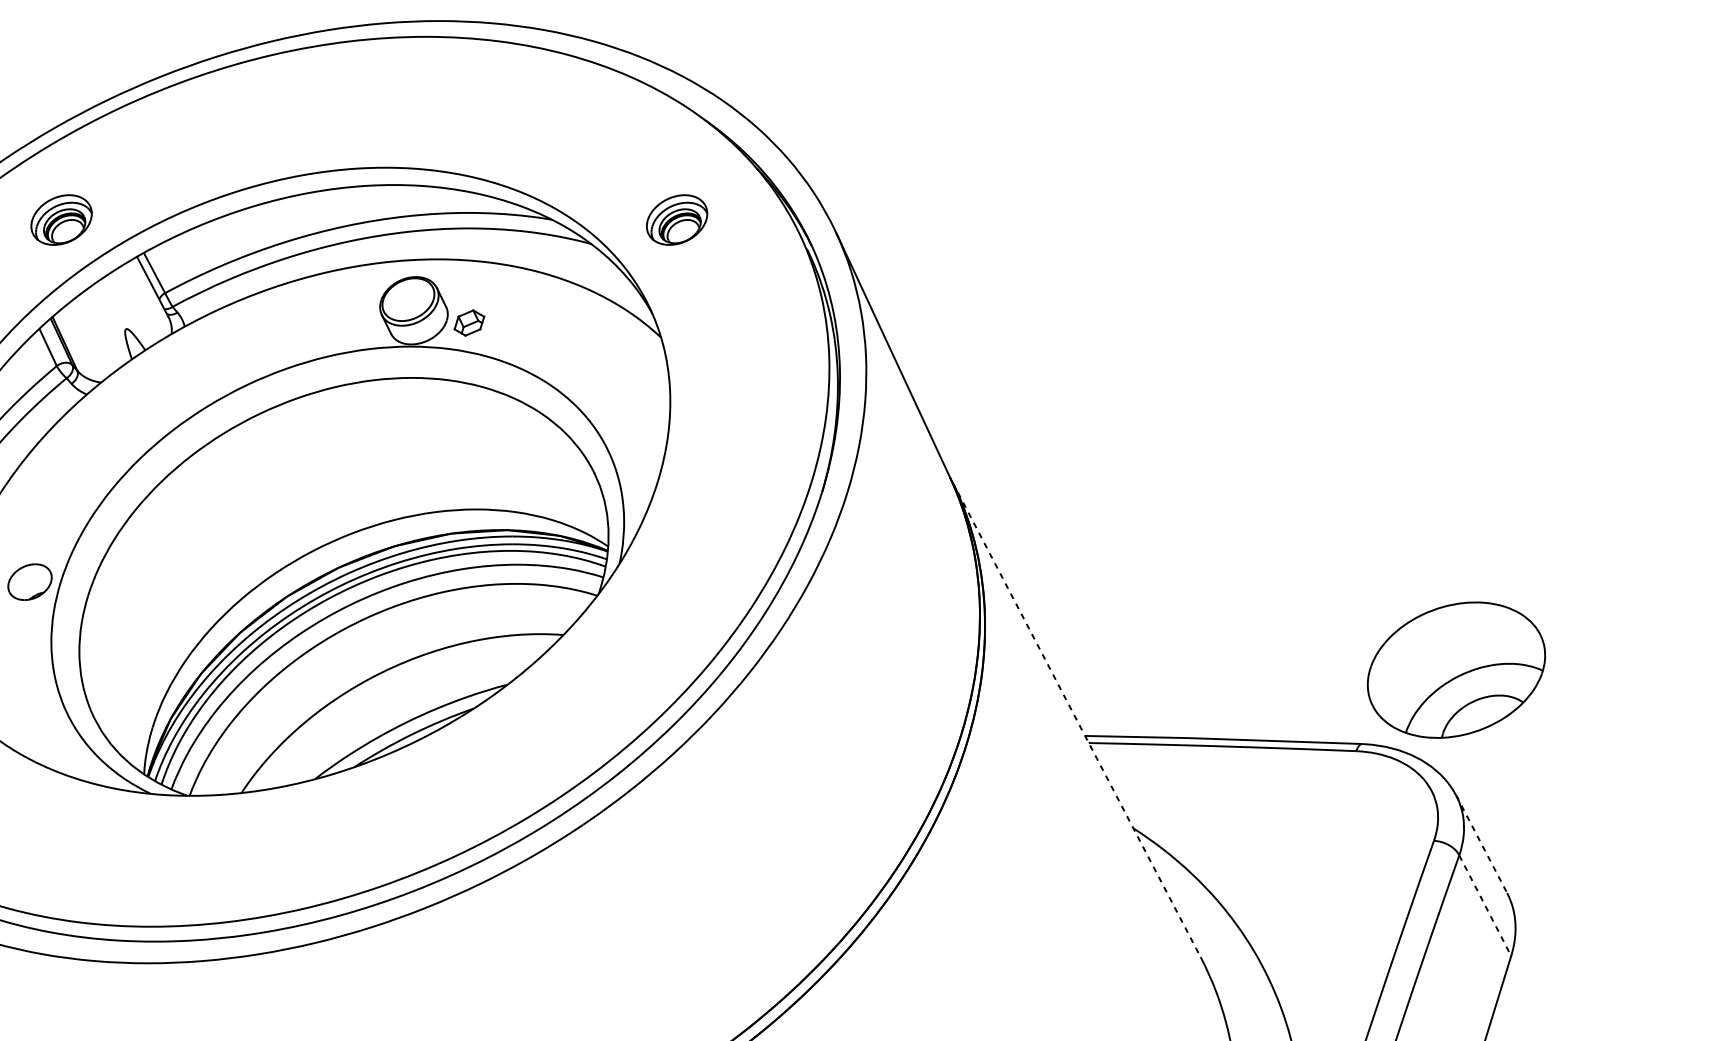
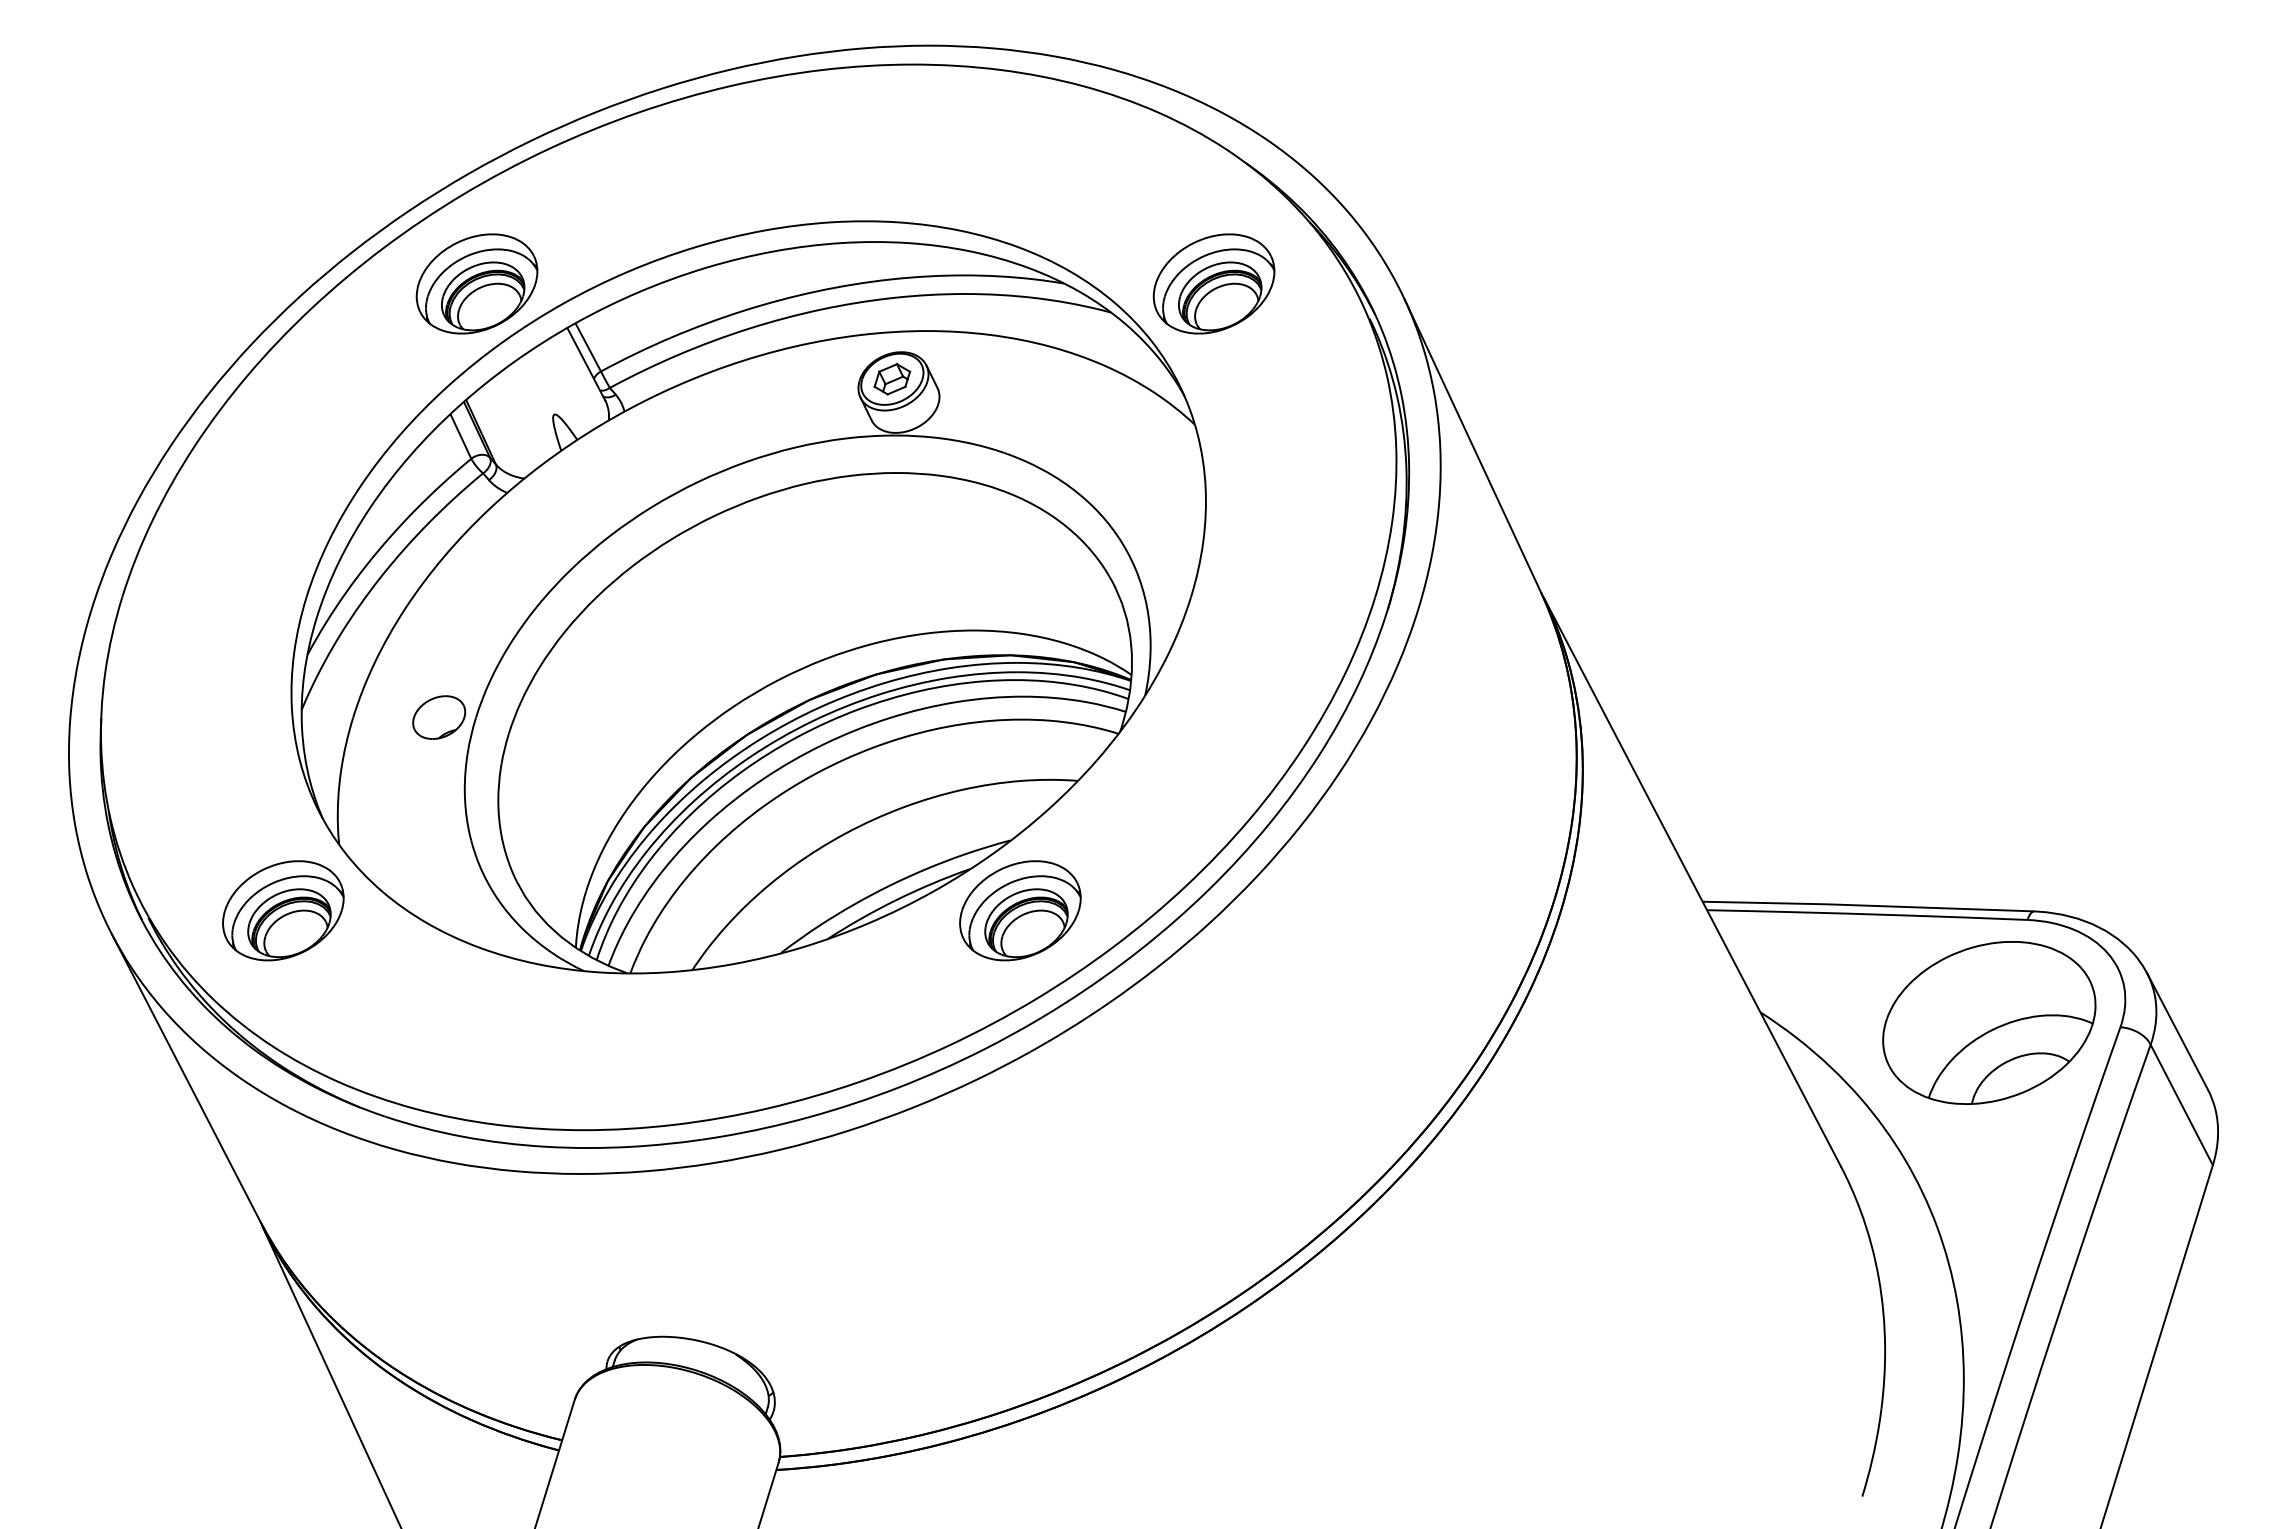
part: (61, 219) -> (476, 283), size x1.67
part: (676, 219) -> (1213, 283), size x1.67
part: (469, 323) -> (892, 379), moved
part: (1456, 669) -> (1989, 1022), moved
line: (1076, 719) -> (1692, 882), dashed -> solid
part: (515, 743) -> (1020, 910), added
line: (1481, 844) -> (2177, 1031), dashed -> solid
line: (1485, 906) -> (2181, 1105), dashed -> solid

